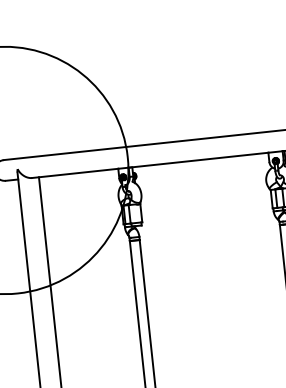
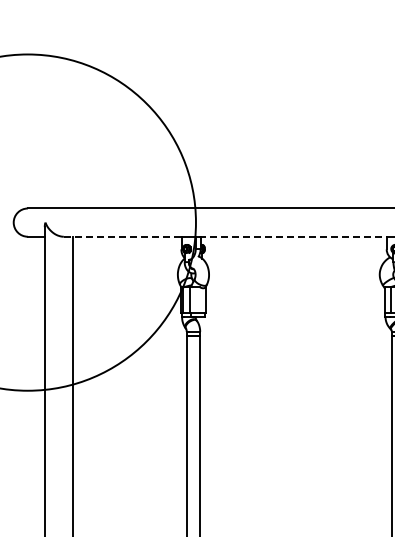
line: (200, 159) -> (293, 236), solid -> dashed
line: (75, 173) -> (122, 236), solid -> dashed

